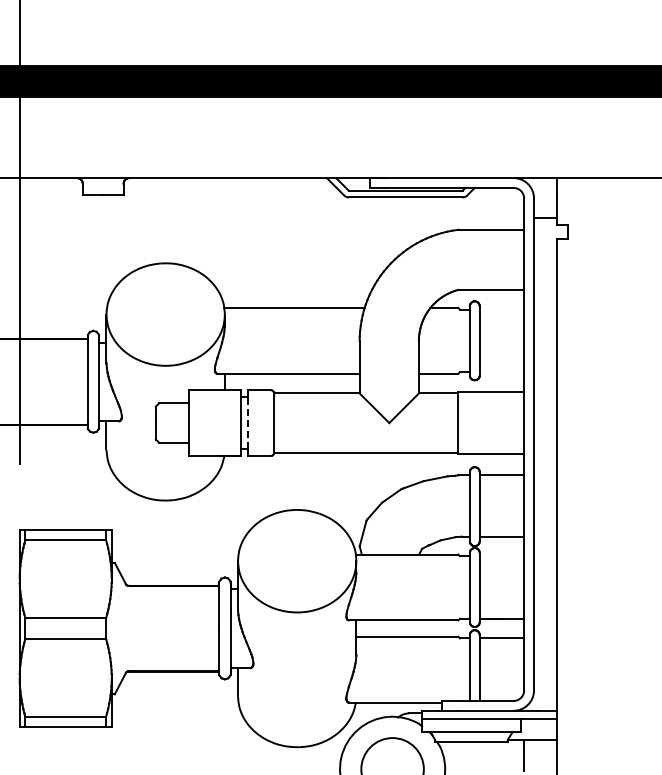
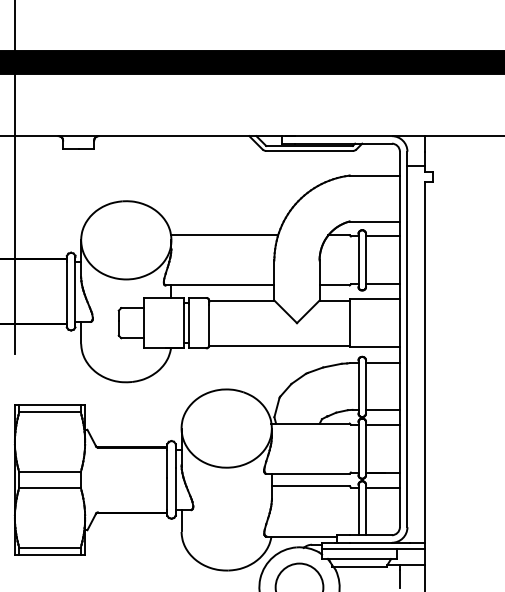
line: (501, 309) -> (382, 236), added
line: (501, 372) -> (382, 284), added
line: (247, 422) -> (188, 322), dashed -> solid
line: (501, 556) -> (382, 424), added

